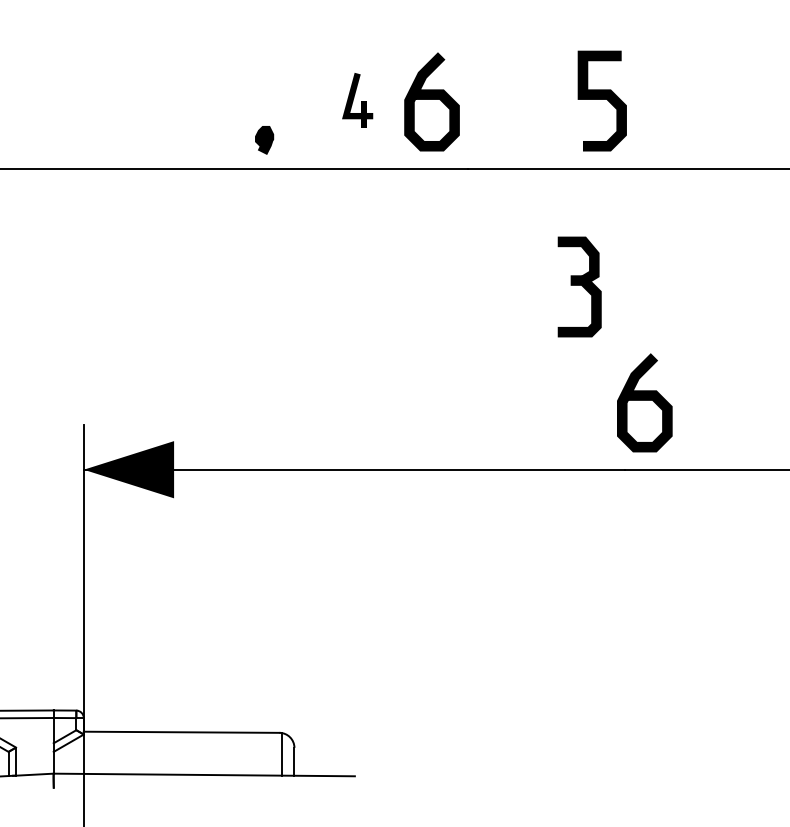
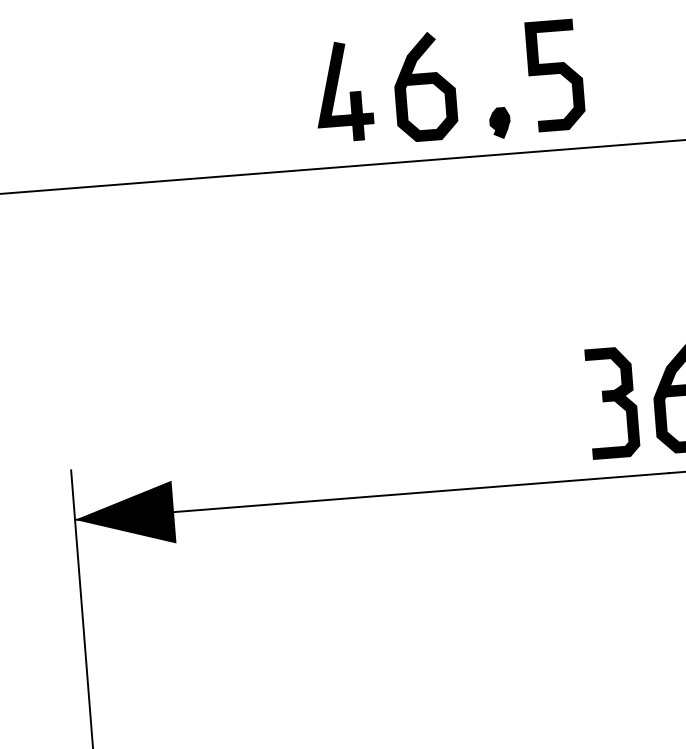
part: (357, 99) -> (343, 90), size x1.67
curve: (601, 99) -> (554, 73), moved
part: (264, 140) -> (500, 123), moved
part: (579, 286) -> (612, 402), moved

